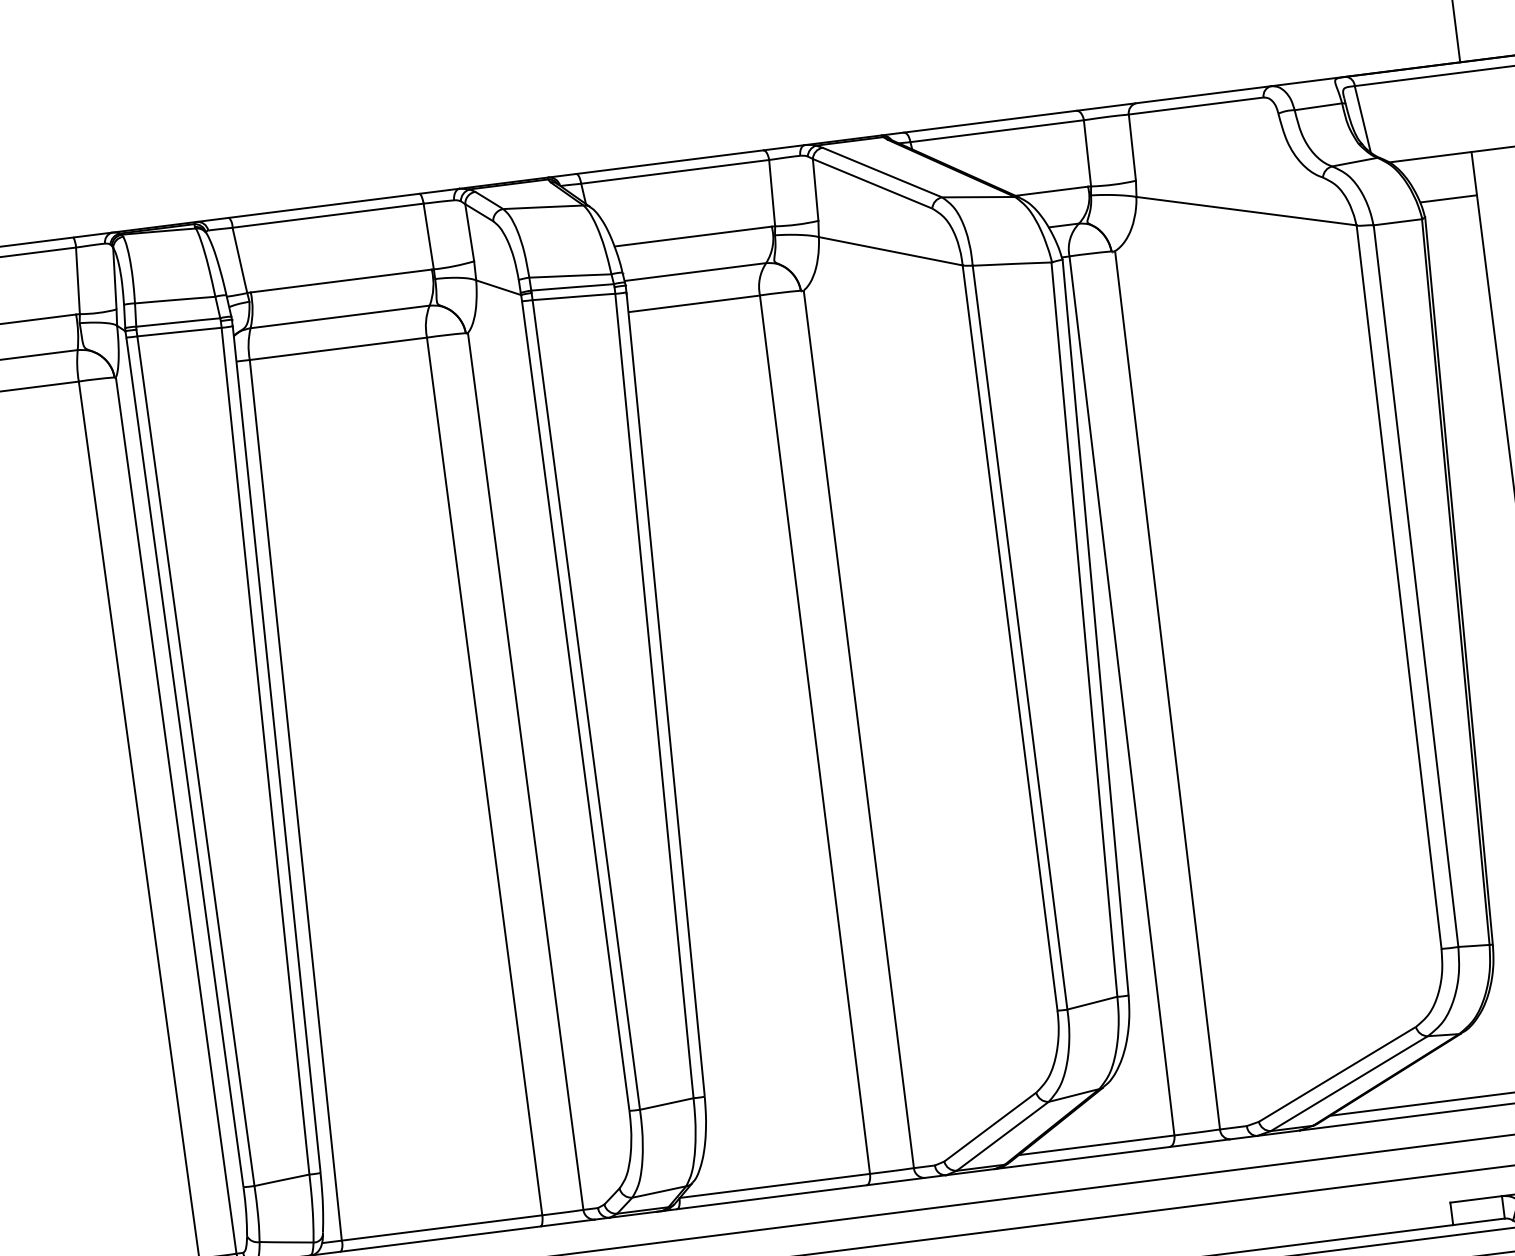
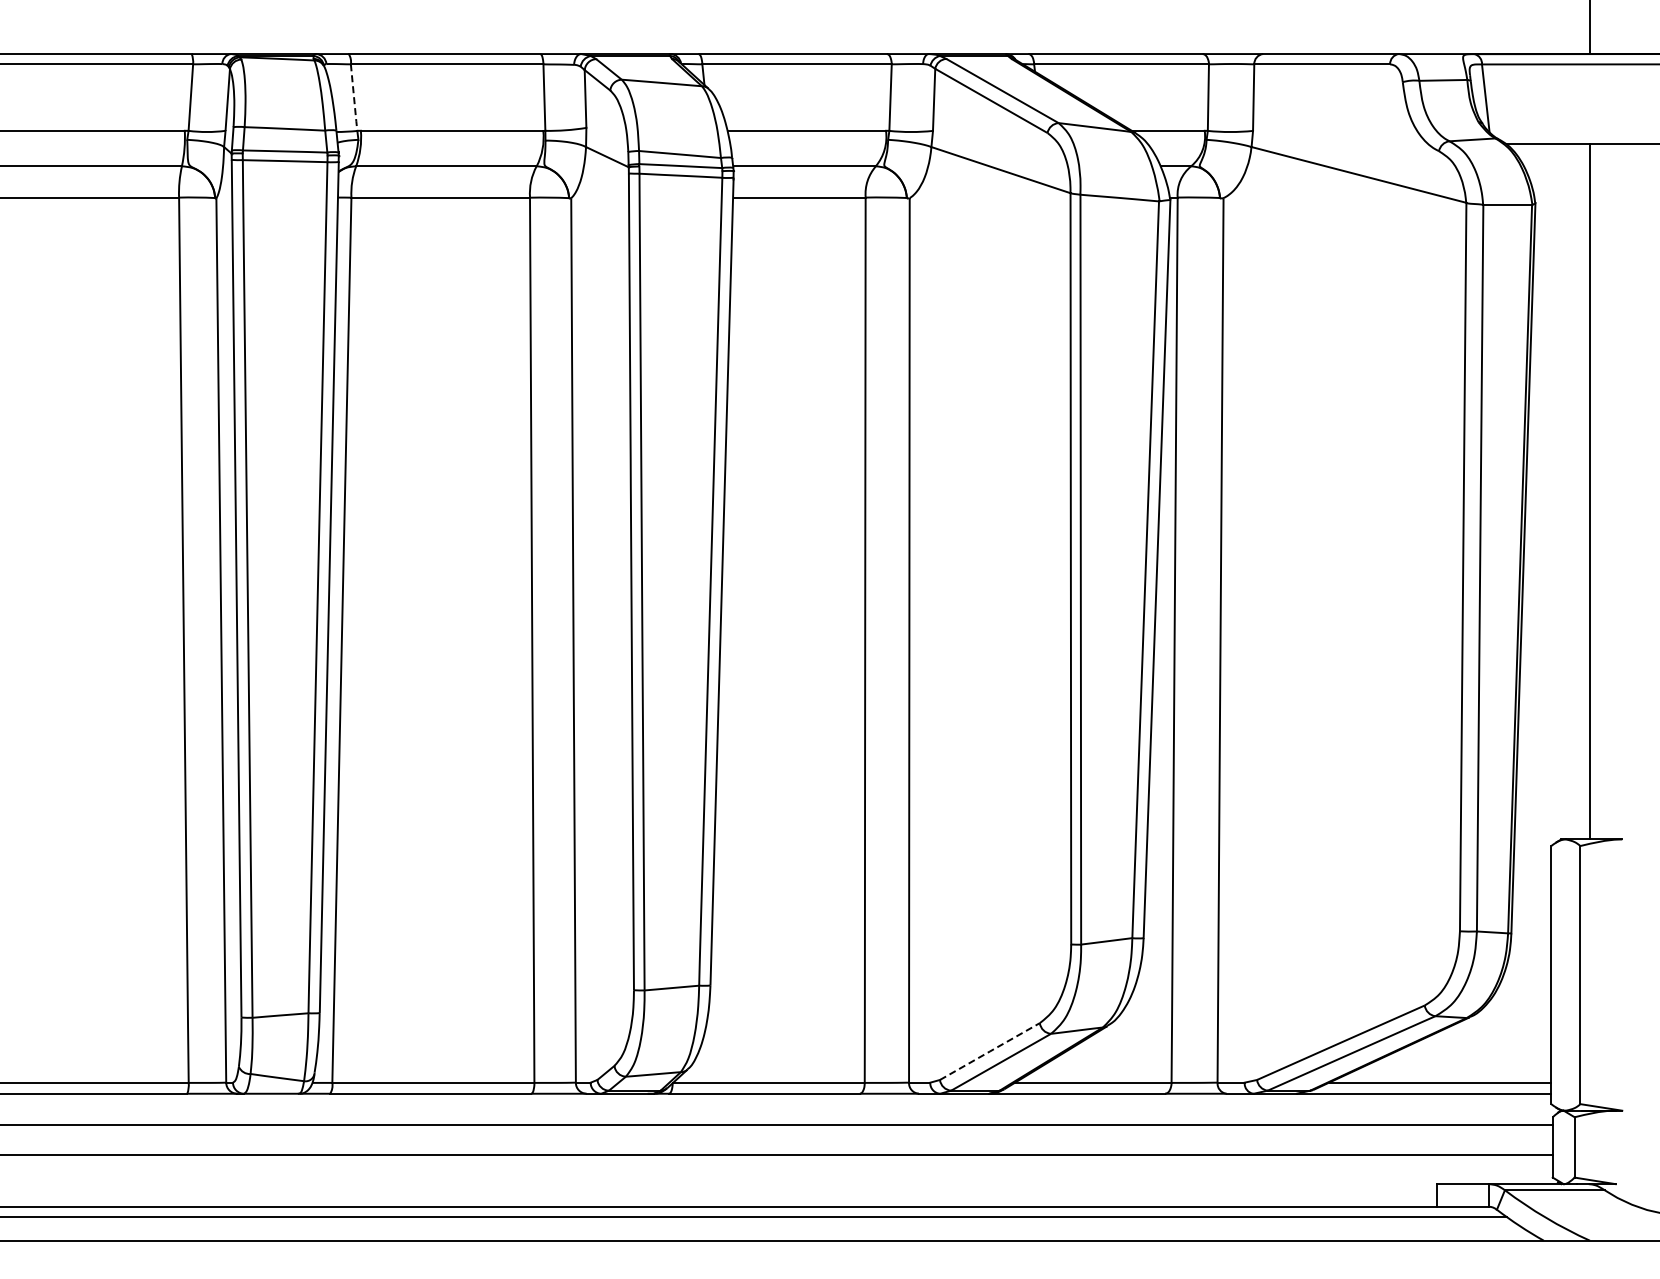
line: (1449, 199) -> (1561, 188), removed
line: (240, 261) -> (354, 98), solid -> dashed
line: (989, 1127) -> (989, 1051), solid -> dashed

